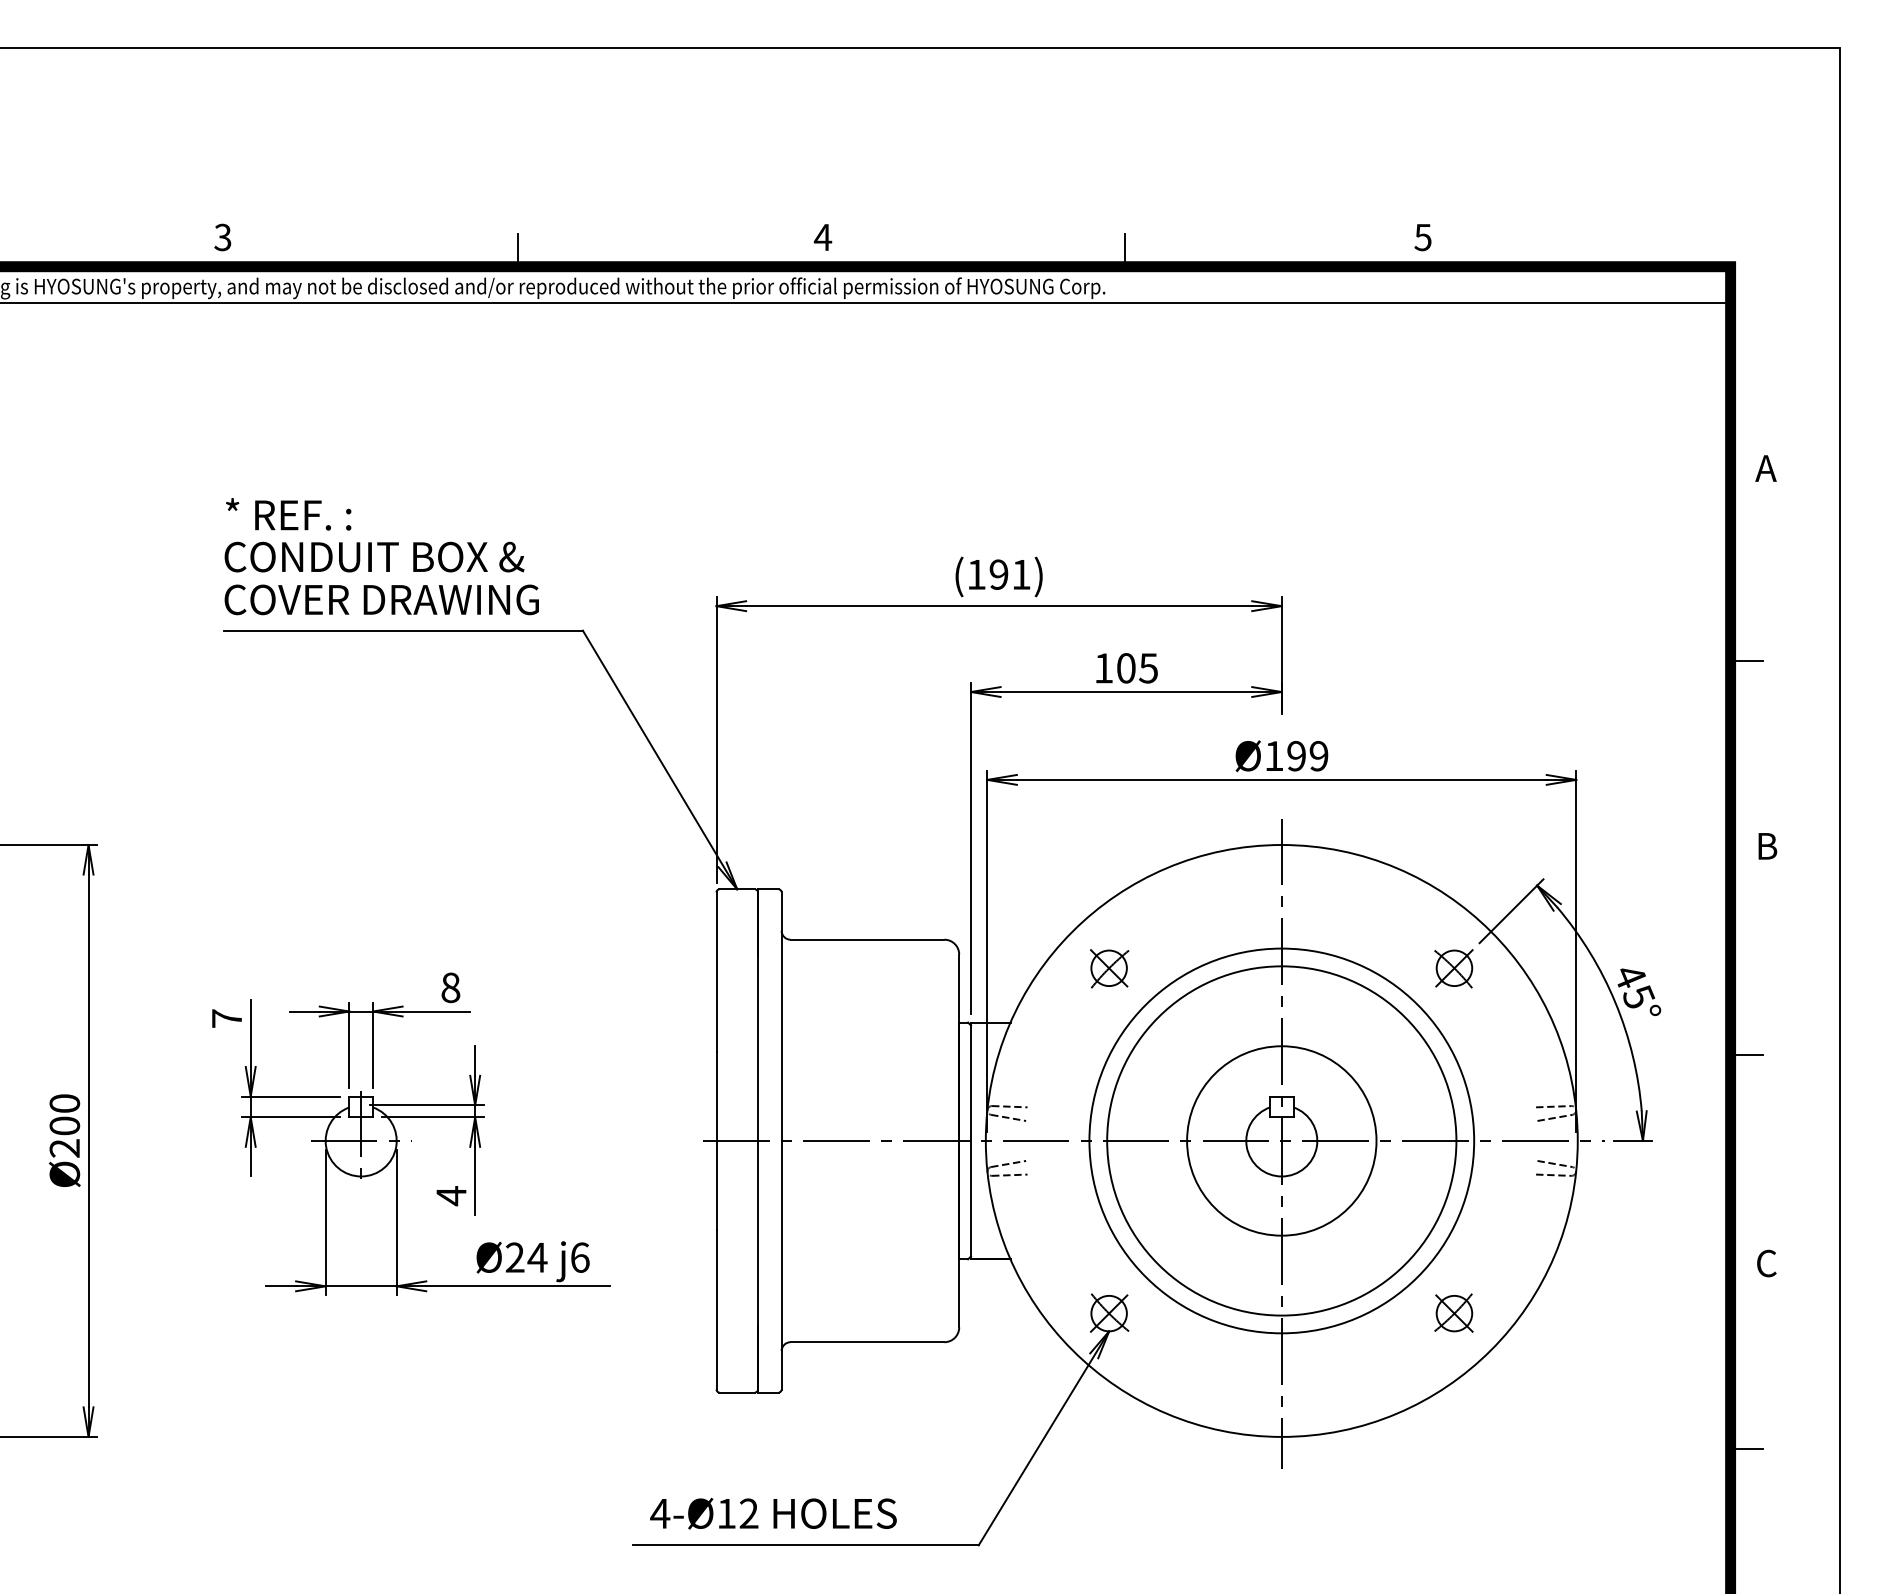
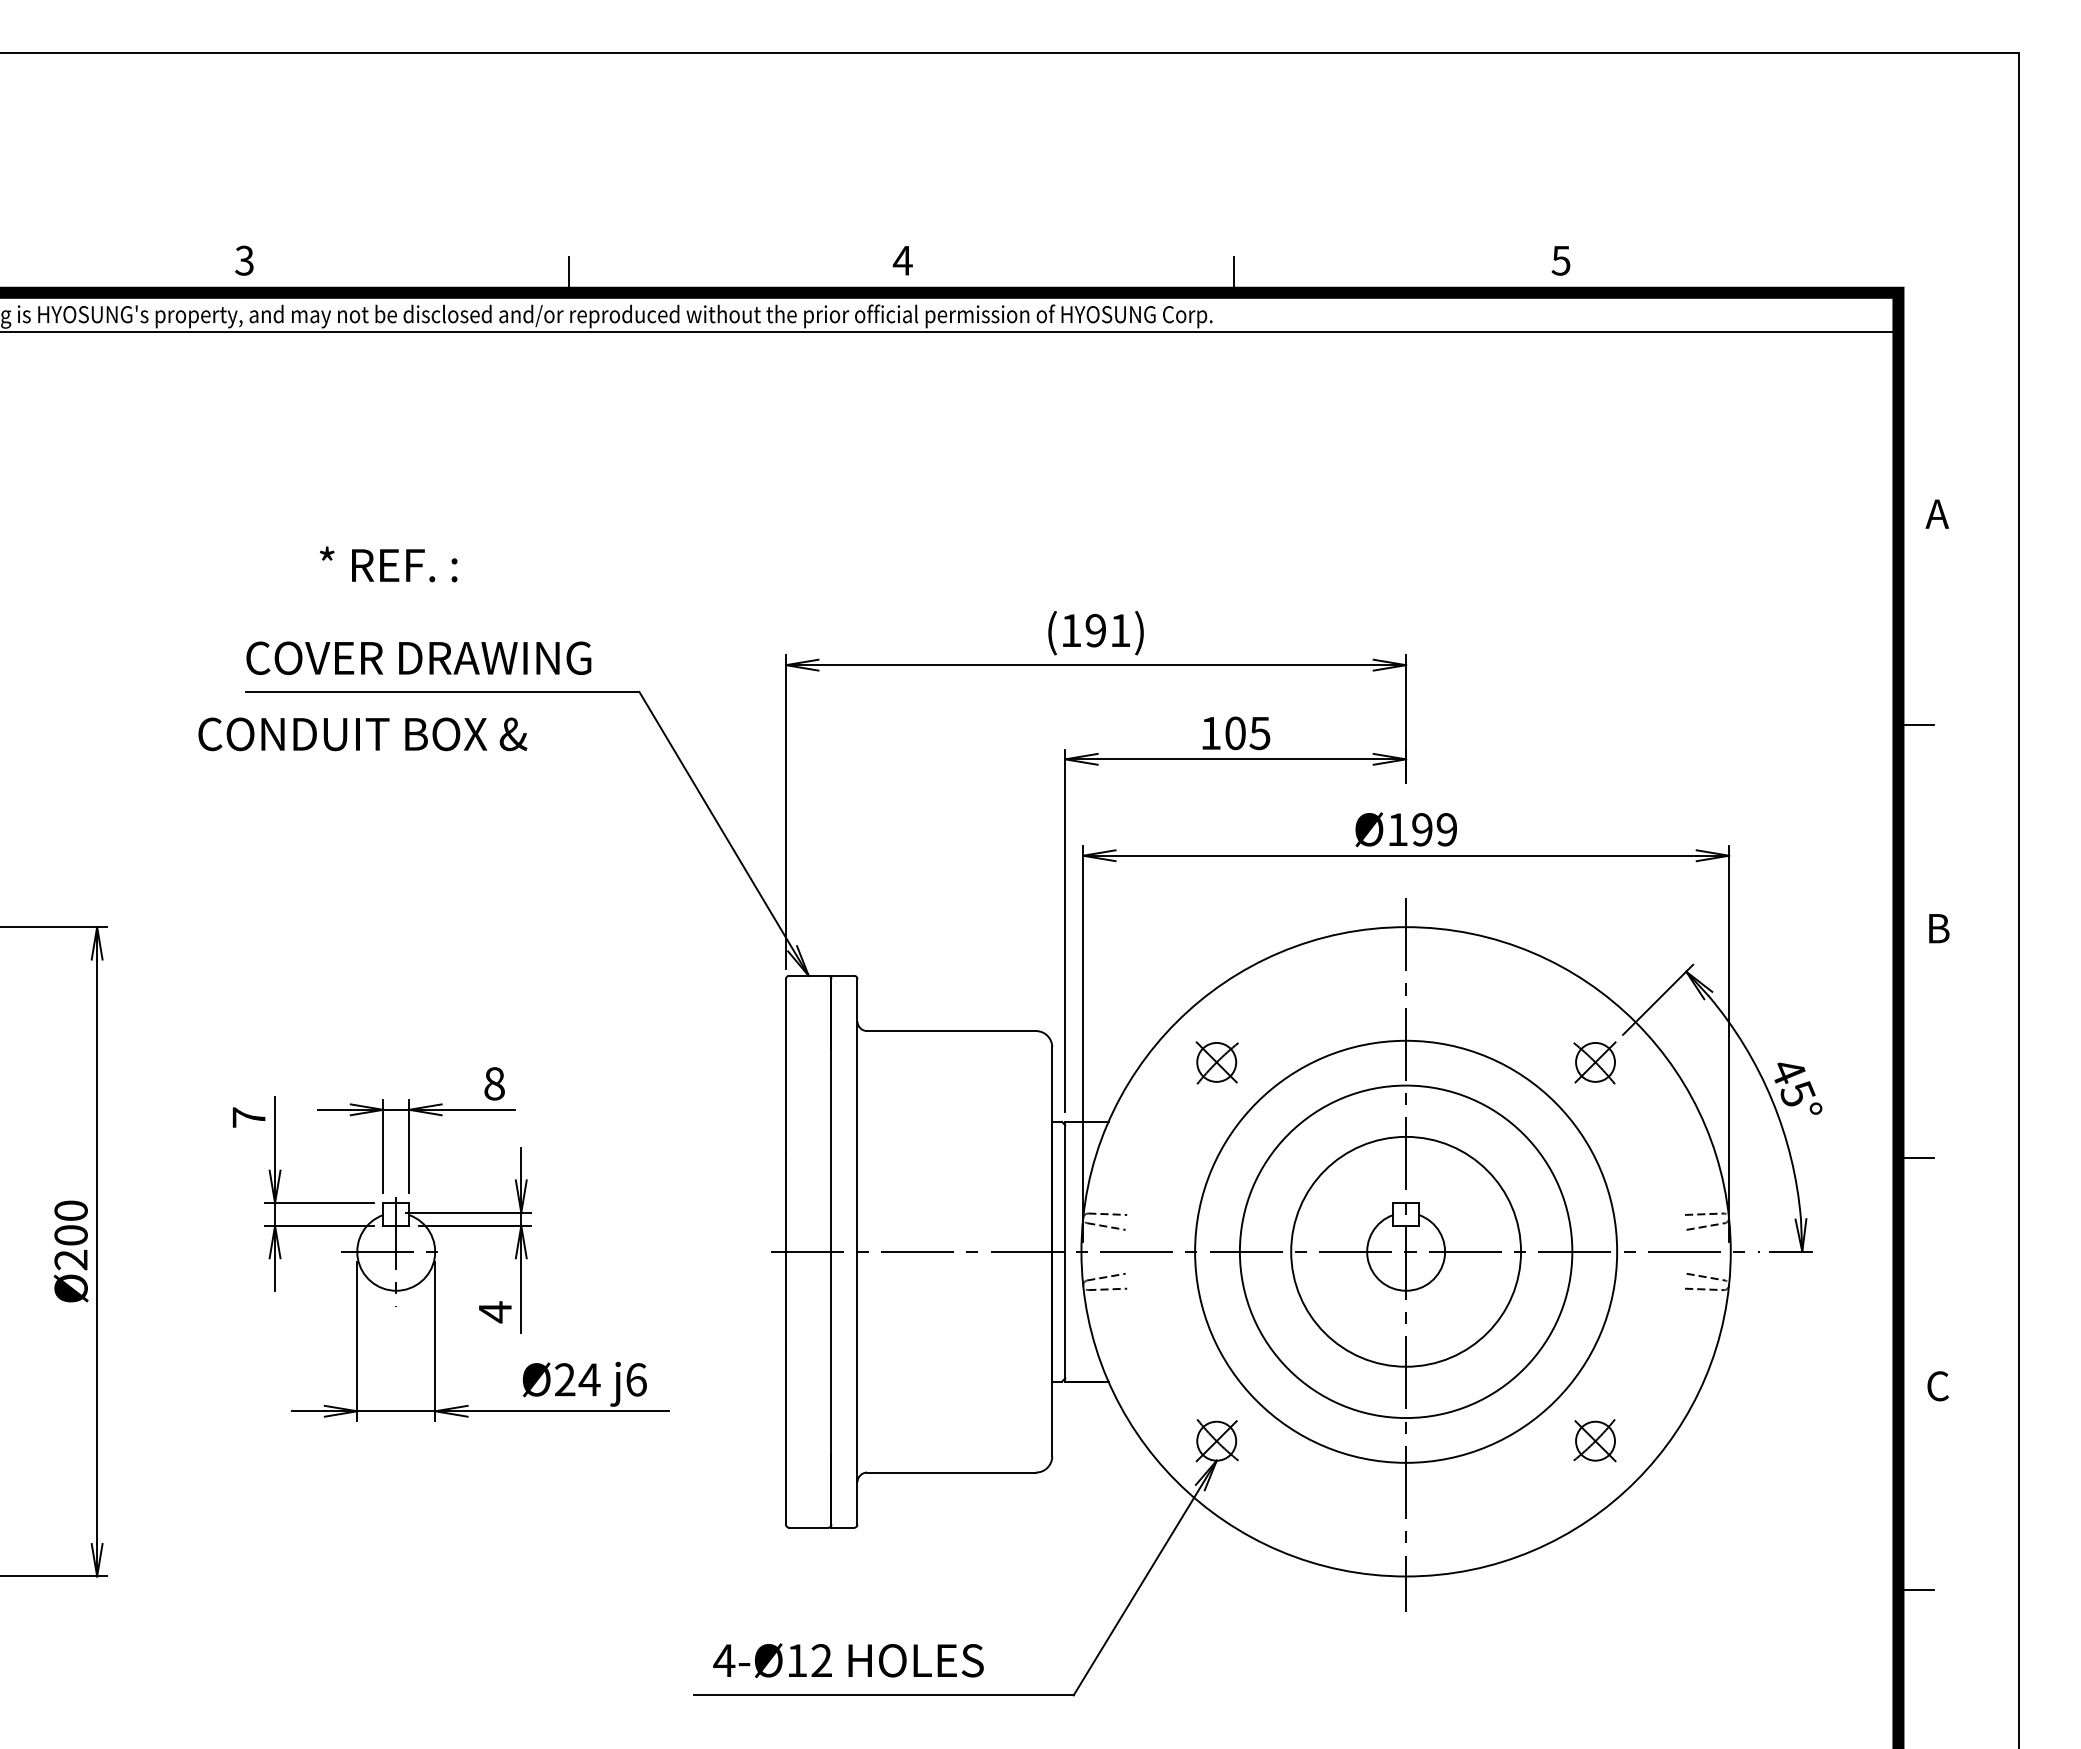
text: (288, 514) -> (388, 564), moved
text: (374, 557) -> (362, 734), moved
circle: (1281, 1140) -> (1405, 1251), size x0.6
circle: (1282, 1140) -> (1406, 1251), size x1.6

